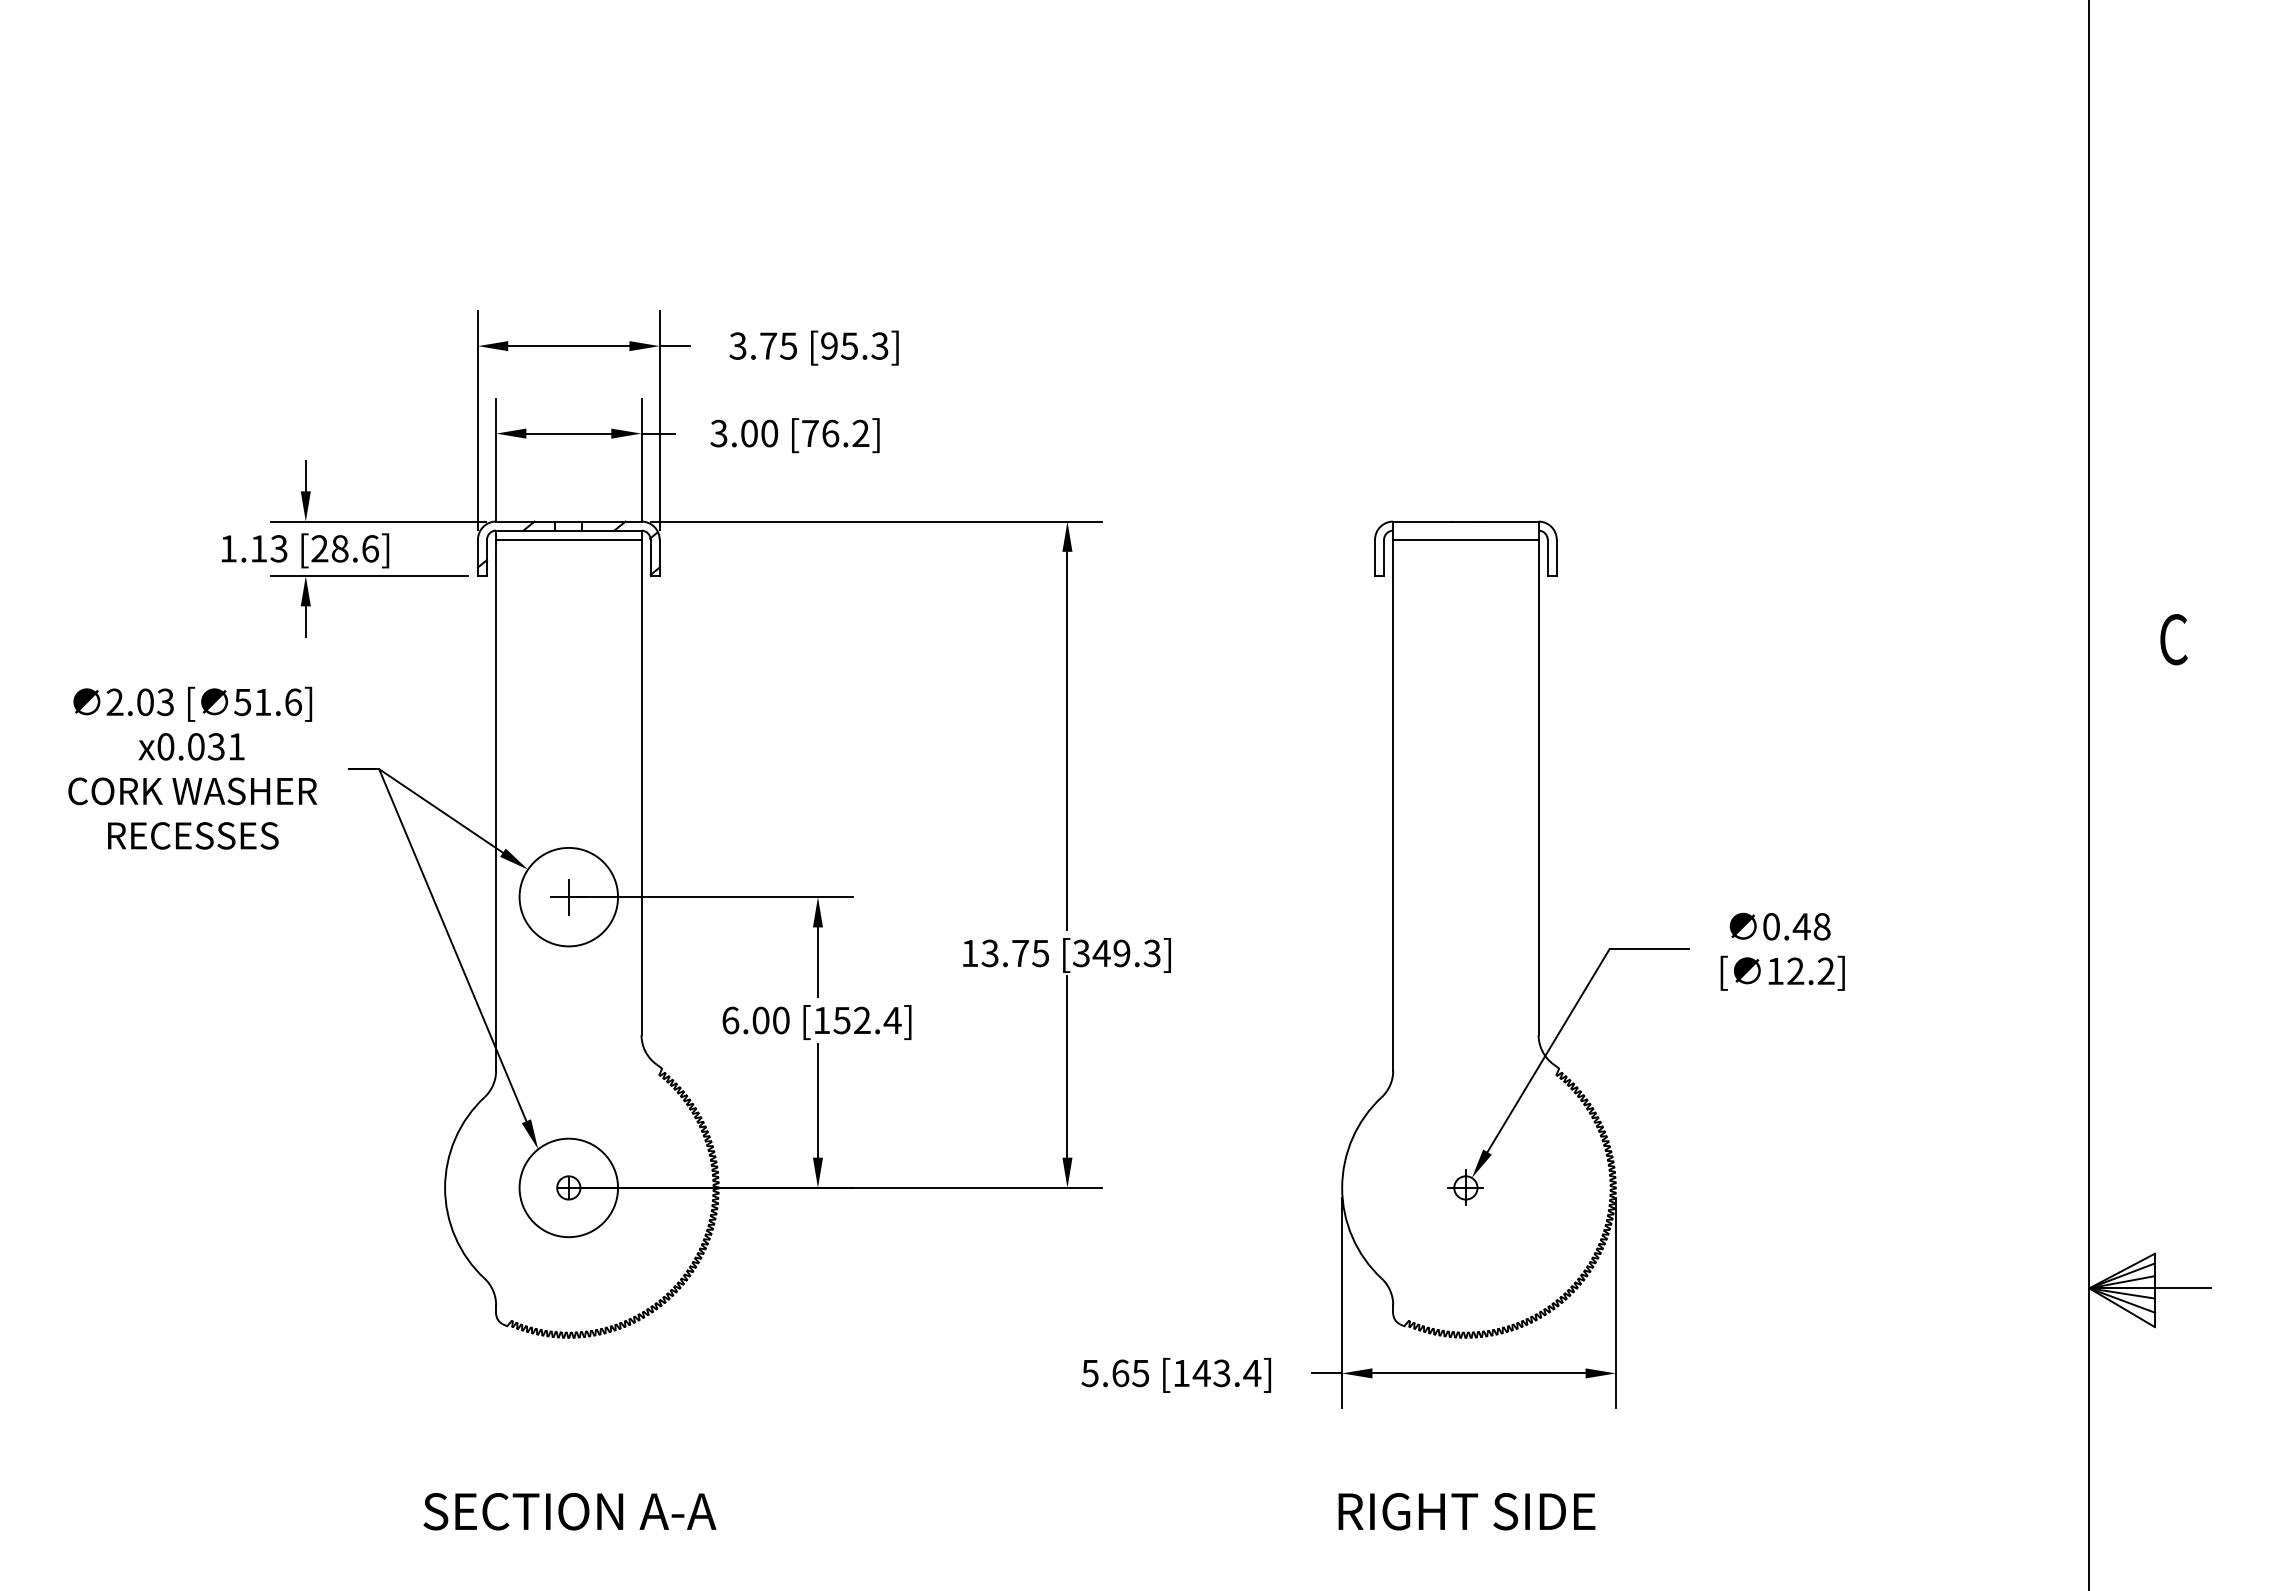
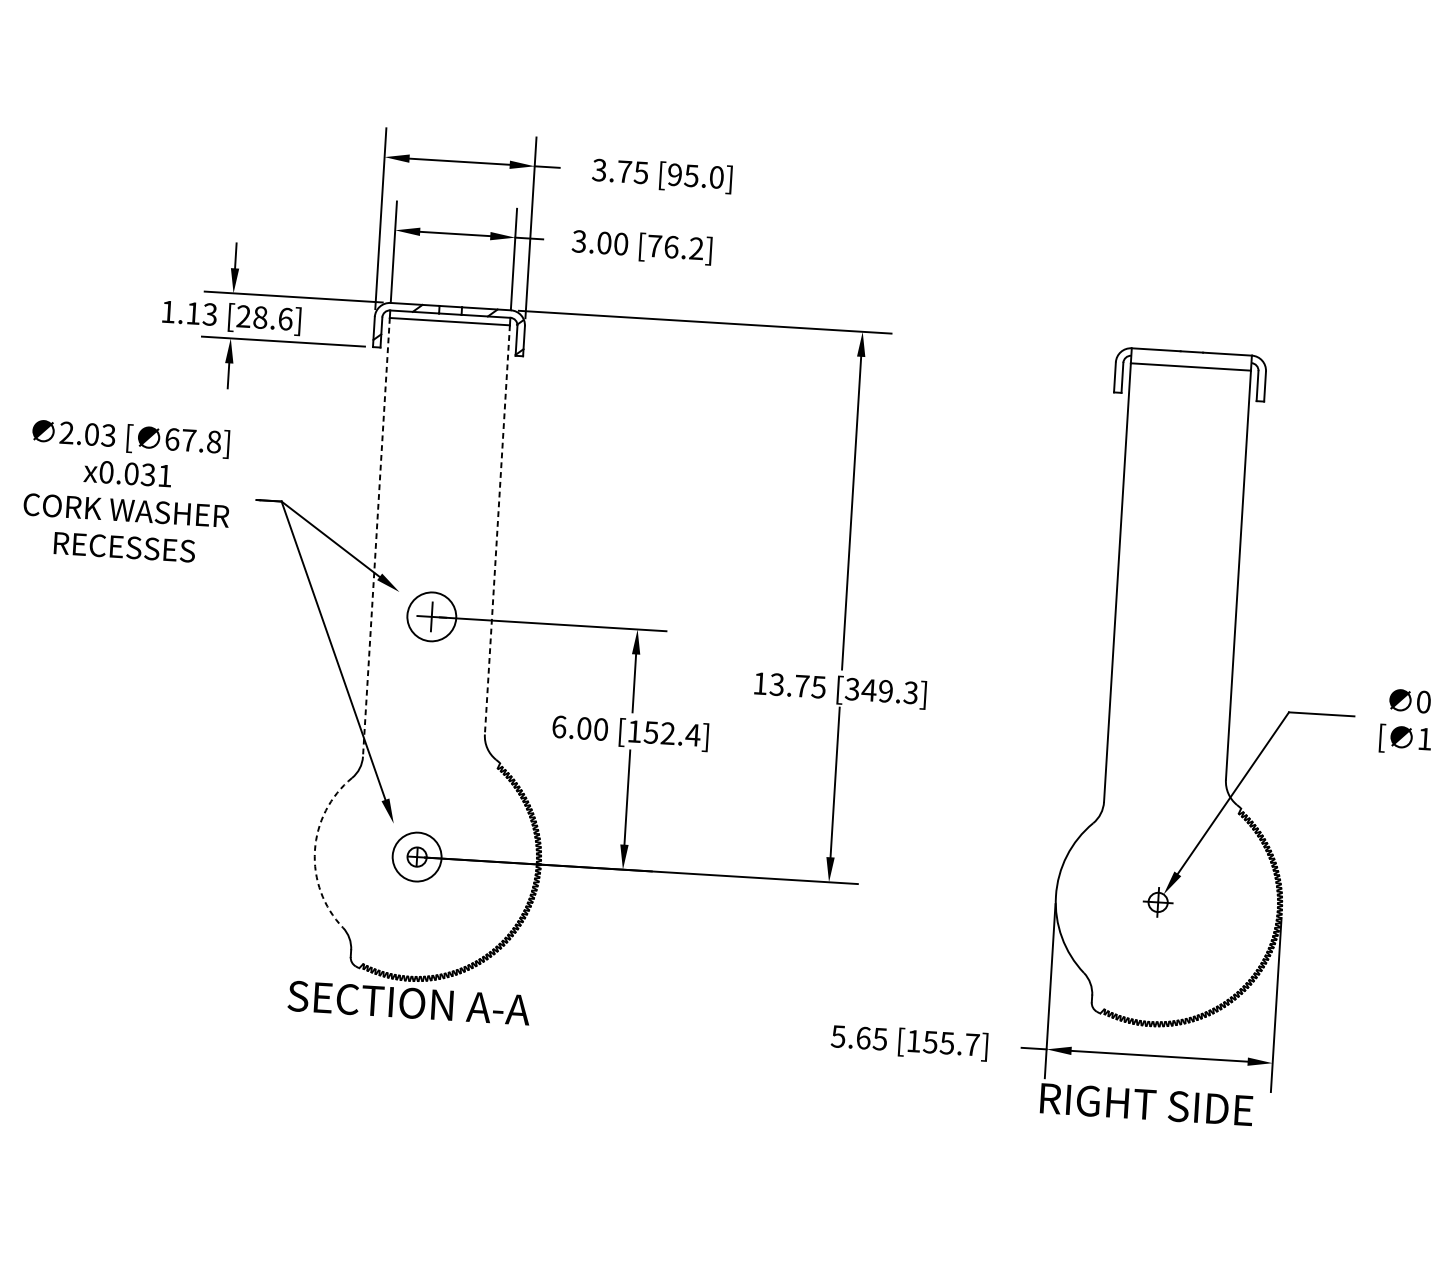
text: (879, 345) -> (716, 176), [95.3] -> [95.0]
text: (267, 702) -> (192, 440), 51.6] -> 67.8]
line: (641, 787) -> (497, 529), solid -> dashed
line: (496, 805) -> (376, 537), solid -> dashed
circle: (568, 896) -> (431, 616), size x0.6
arc: (445, 1187) -> (315, 850), solid -> dashed
circle: (568, 1187) -> (416, 856), size x0.6
text: (1226, 1373) -> (951, 1043), [143.4] -> [155.7]
text: (569, 1511) -> (408, 1002), moved
text: (1466, 1511) -> (1146, 1104), moved

